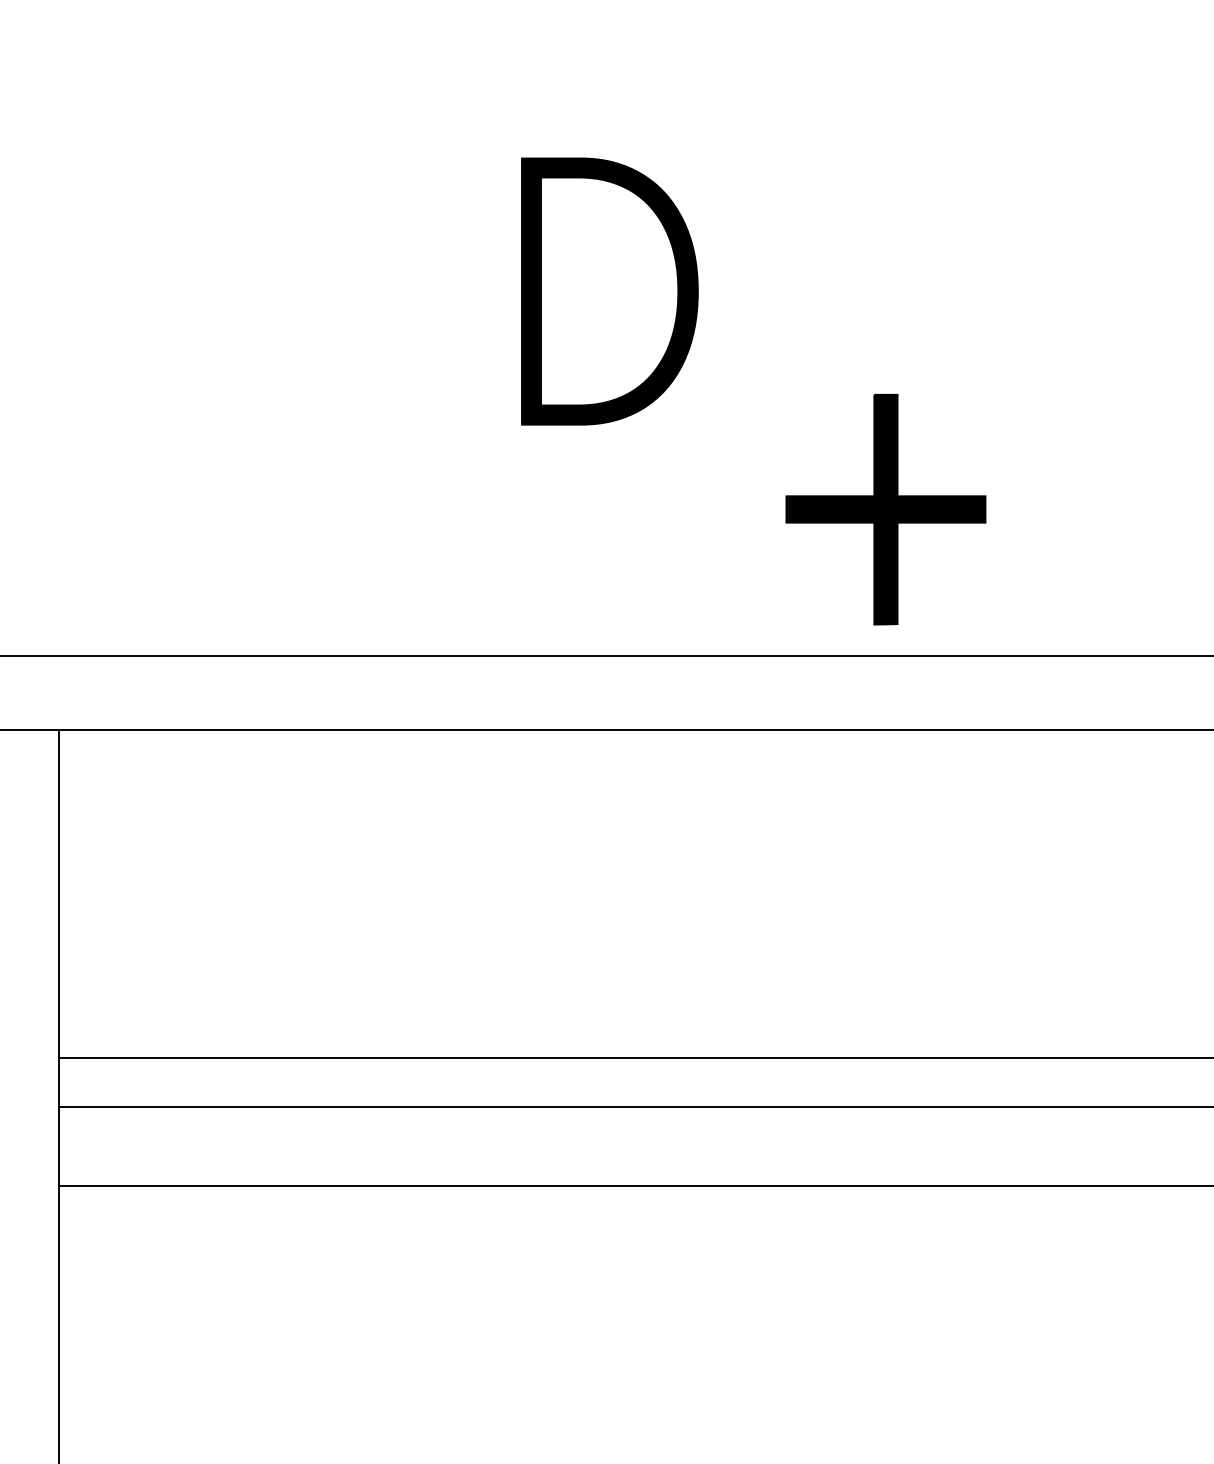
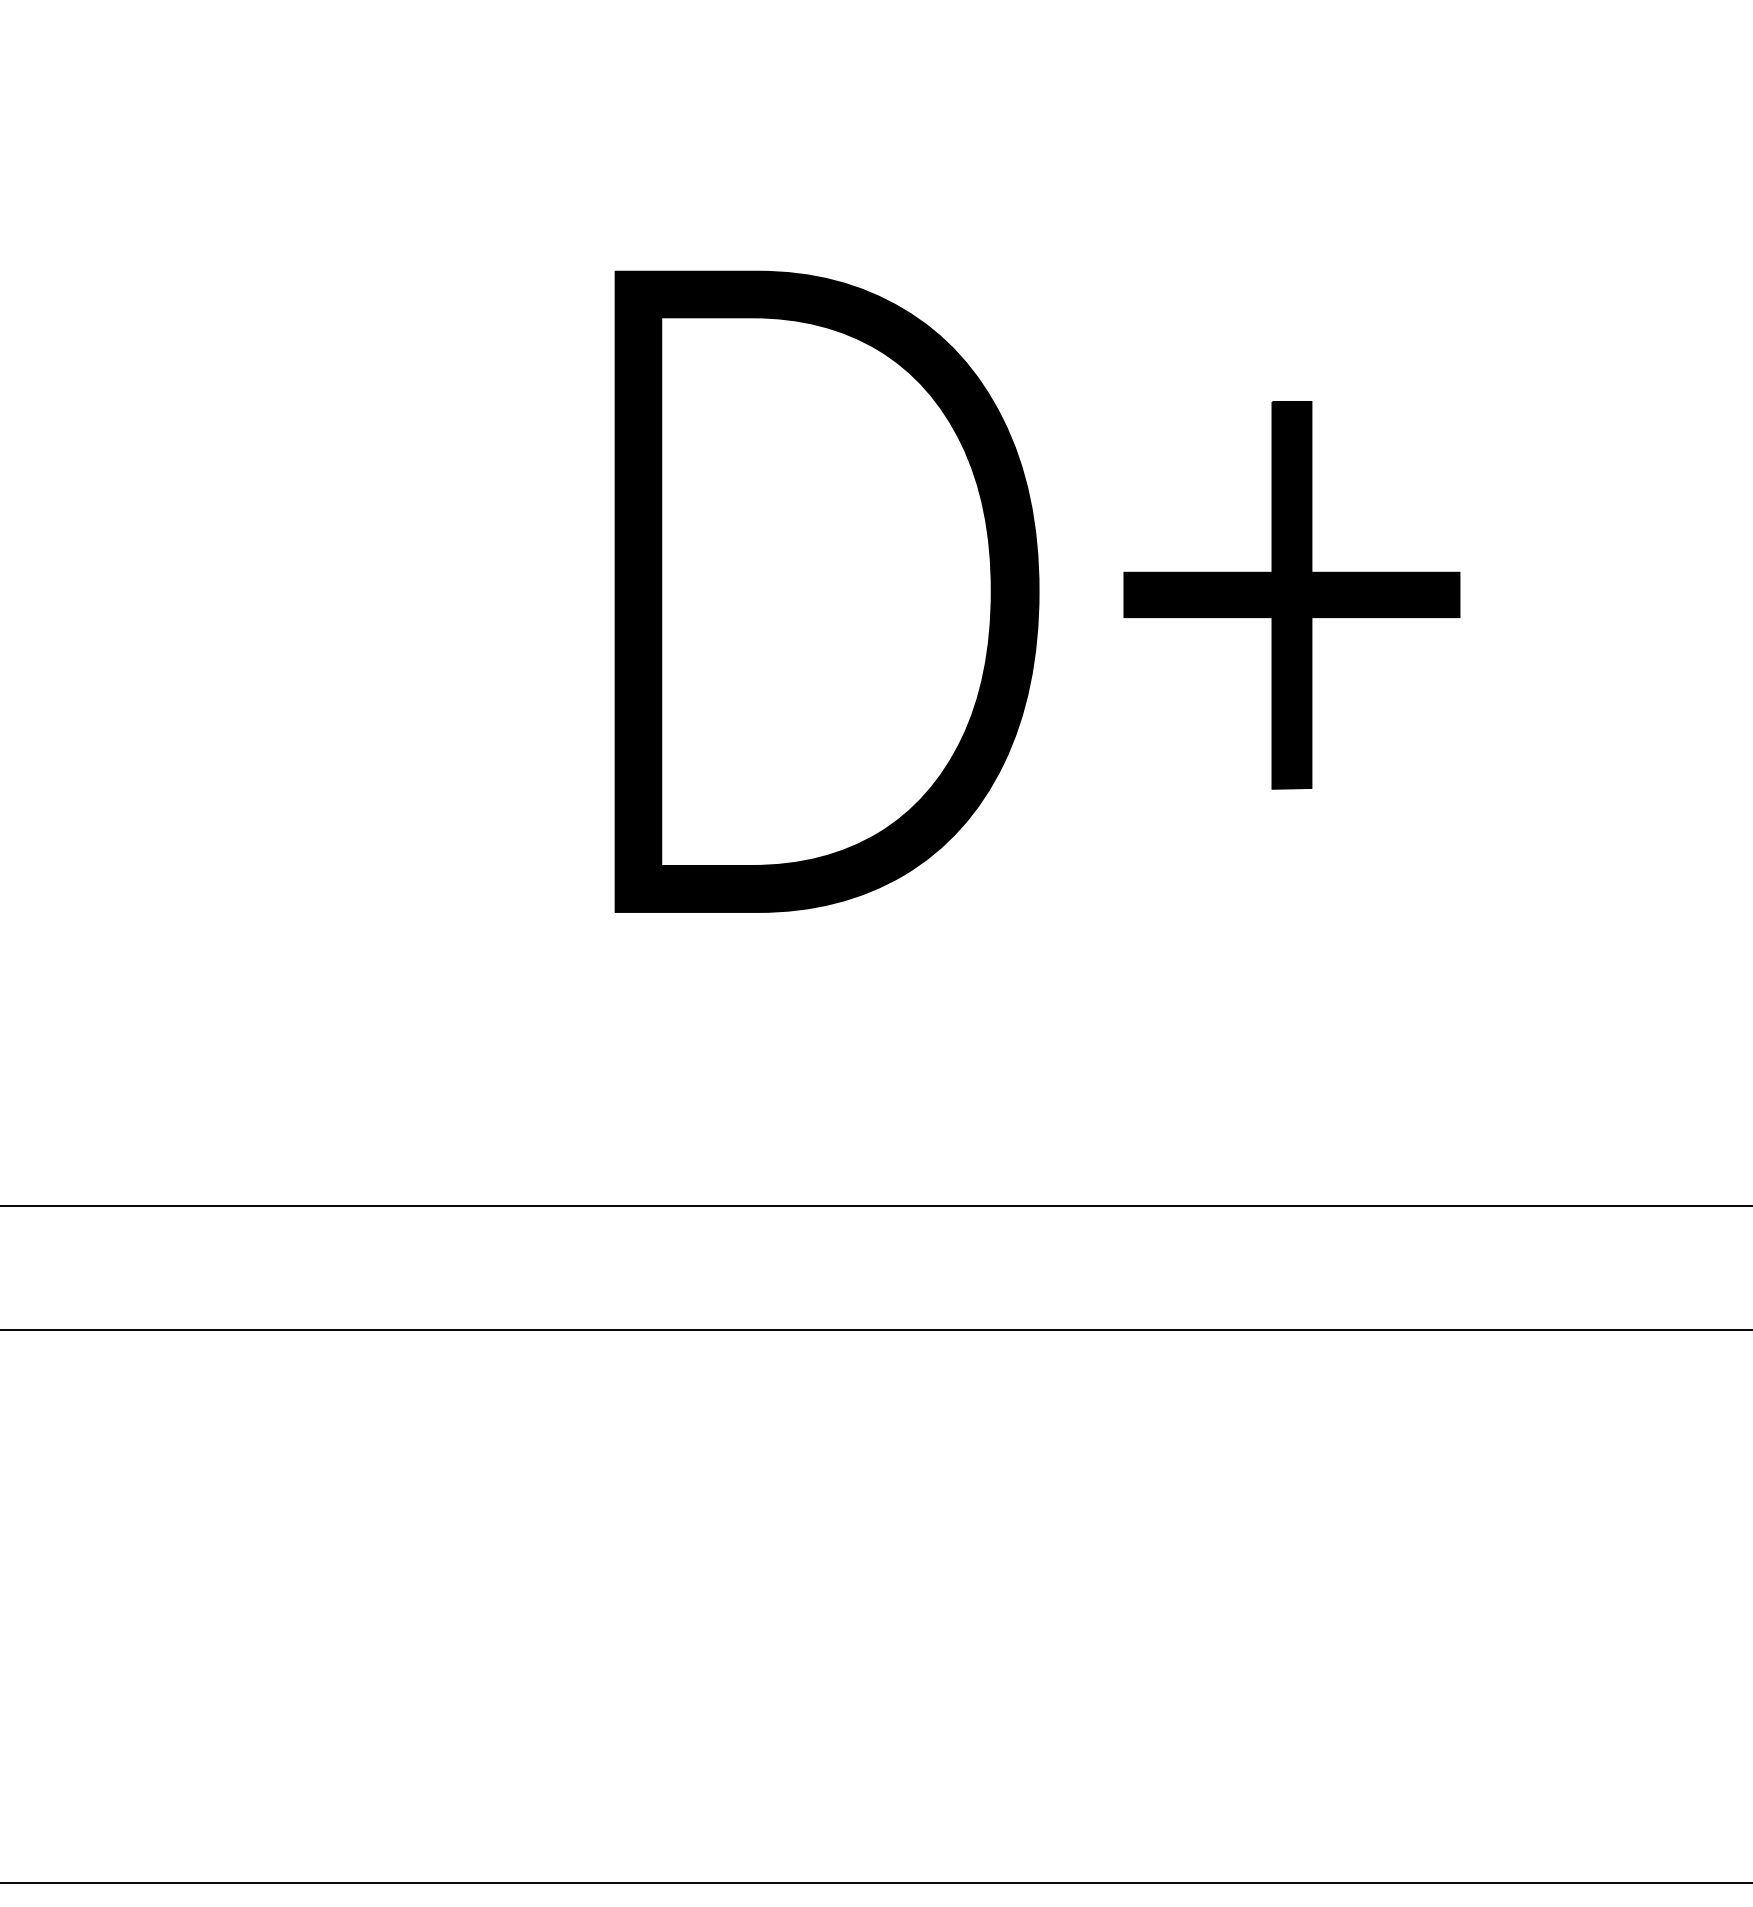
part: (609, 291) -> (826, 591), size x1.43
part: (885, 509) -> (1291, 594), moved

